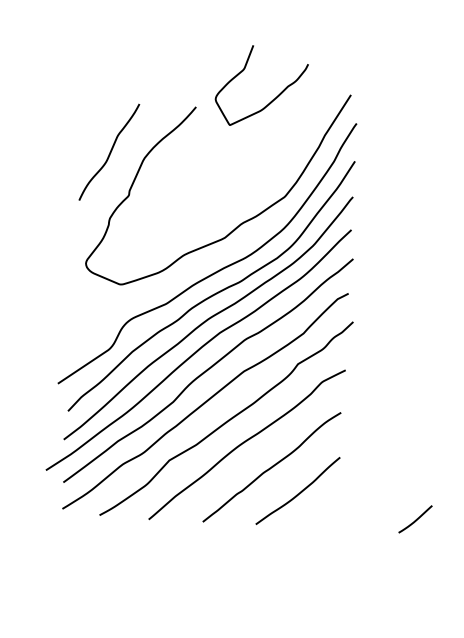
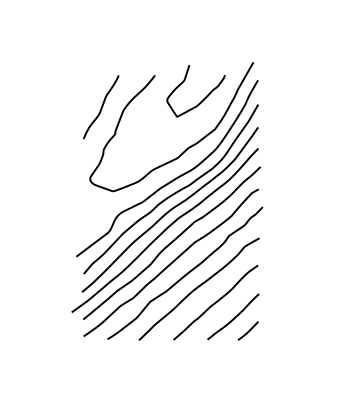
curve: (272, 98) -> (203, 98), moved
line: (415, 518) -> (248, 330), moved

